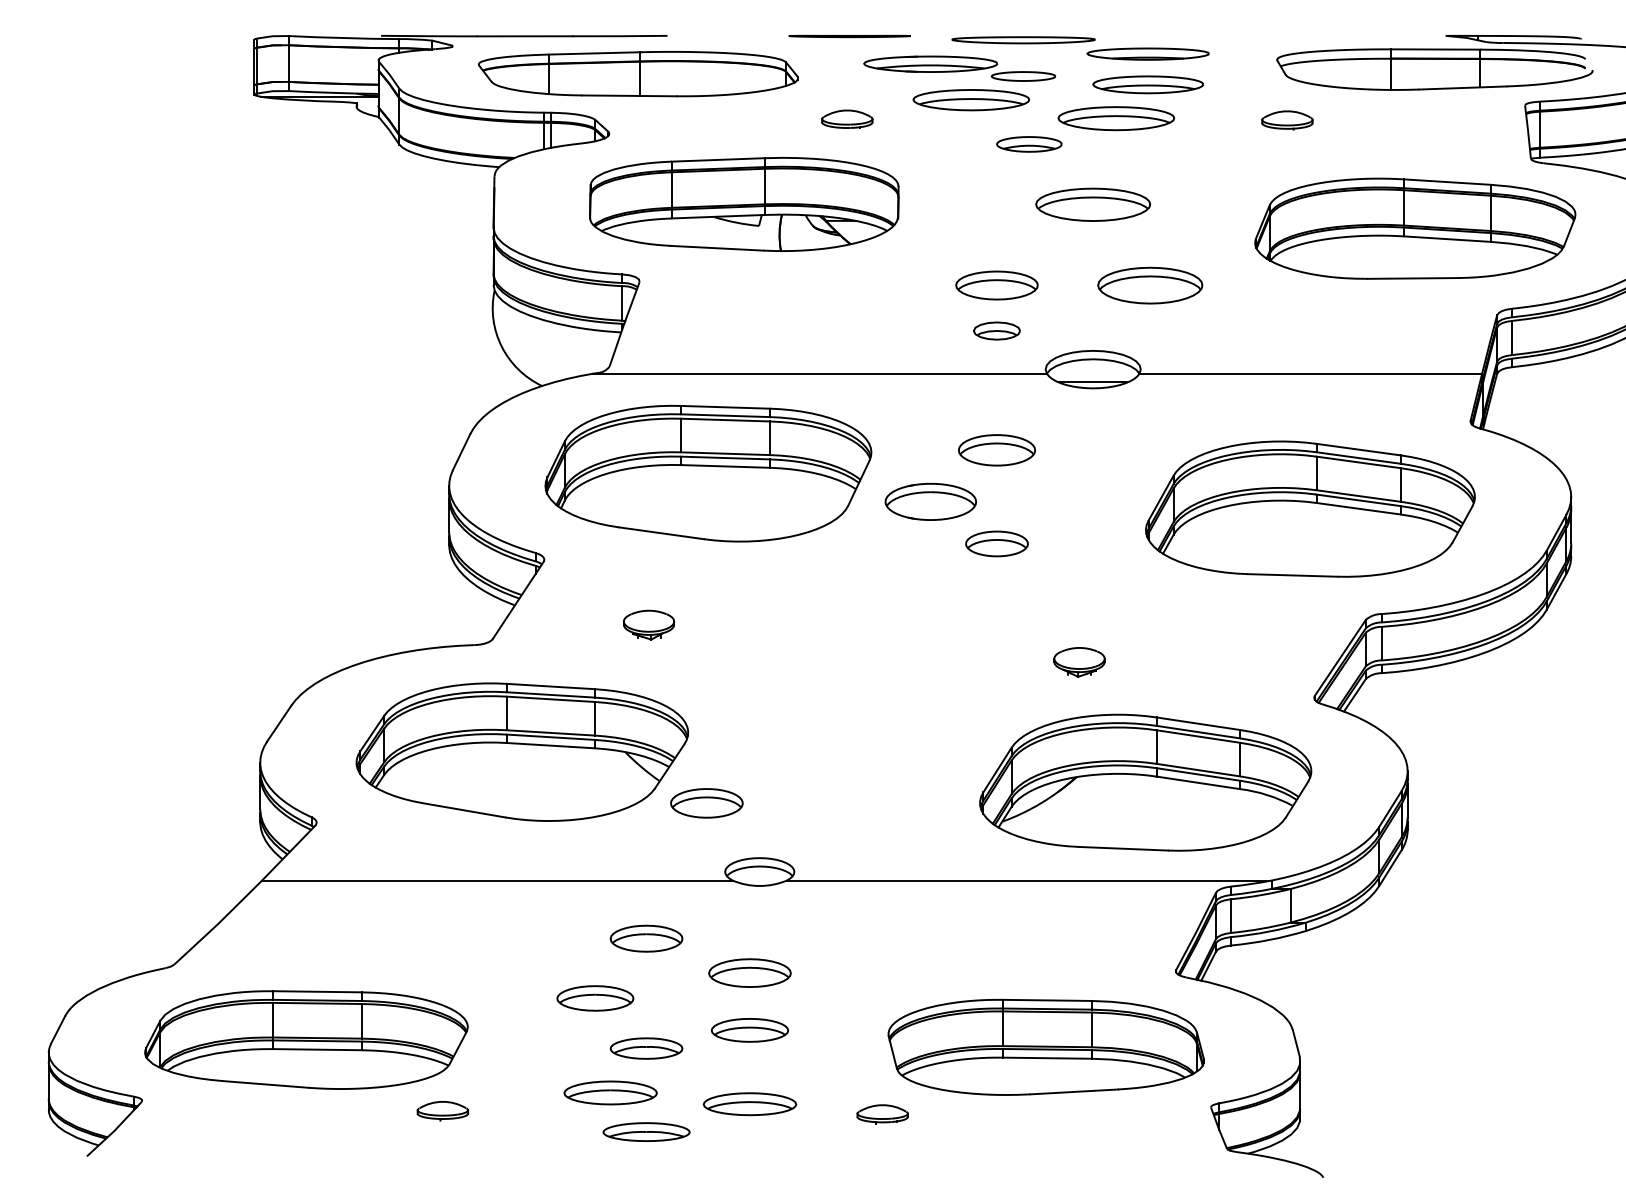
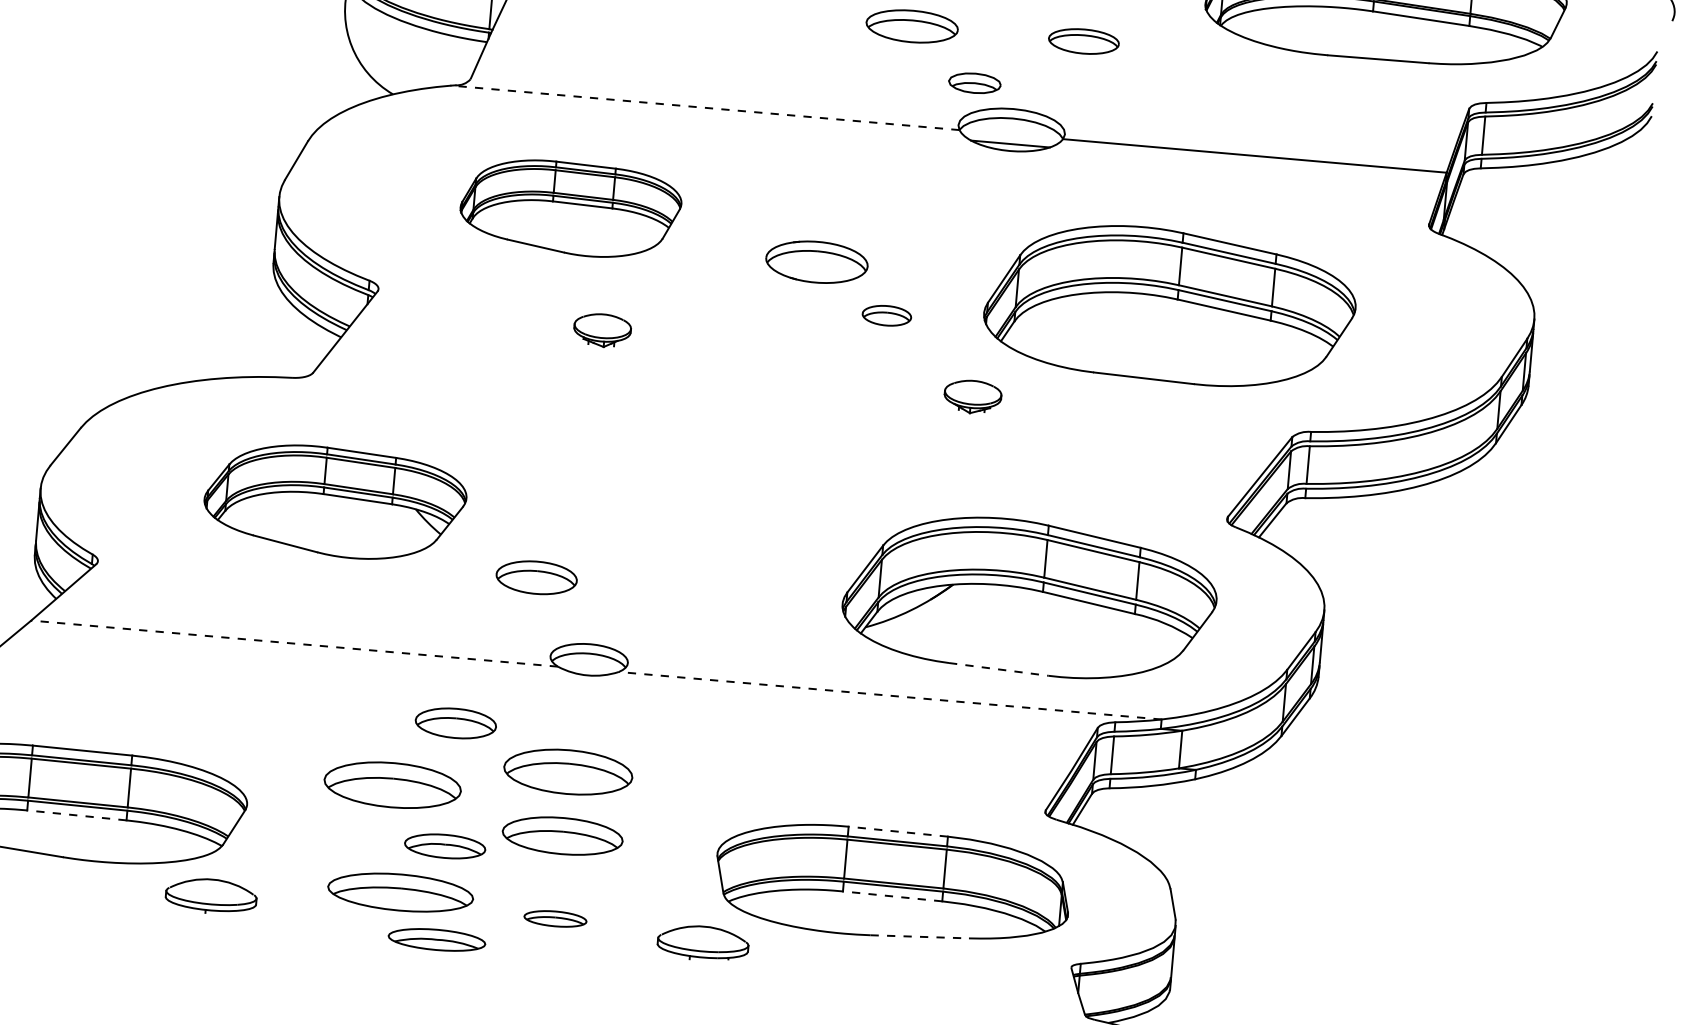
part: (1150, 285) -> (1084, 41), size x0.6
part: (996, 330) -> (974, 82), moved
line: (820, 373) -> (706, 107), solid -> dashed
part: (997, 450) -> (896, 211), removed
part: (708, 473) -> (570, 208), size x0.6
part: (1310, 508) -> (1170, 305), moved
part: (996, 543) -> (886, 315), size x0.7
part: (649, 624) -> (603, 329), moved
part: (1079, 662) -> (972, 397), moved
part: (522, 751) -> (335, 501), size x0.7
line: (1123, 848) -> (998, 669), solid -> dashed
line: (496, 880) -> (293, 643), solid -> dashed
line: (1028, 880) -> (889, 695), solid -> dashed
part: (749, 972) -> (567, 771), size x1.4
part: (595, 998) -> (392, 785), size x1.6
line: (1046, 1000) -> (897, 831), solid -> dashed
part: (749, 1030) -> (562, 836), size x1.4
line: (317, 1049) -> (76, 815), solid -> dashed
line: (1046, 1058) -> (891, 896), solid -> dashed
line: (1074, 1091) -> (920, 936), solid -> dashed
part: (610, 1092) -> (400, 892), size x1.4
part: (749, 1104) -> (554, 919), size x0.6
part: (442, 1111) -> (210, 896), size x1.6
part: (882, 1114) -> (702, 943), size x1.6

